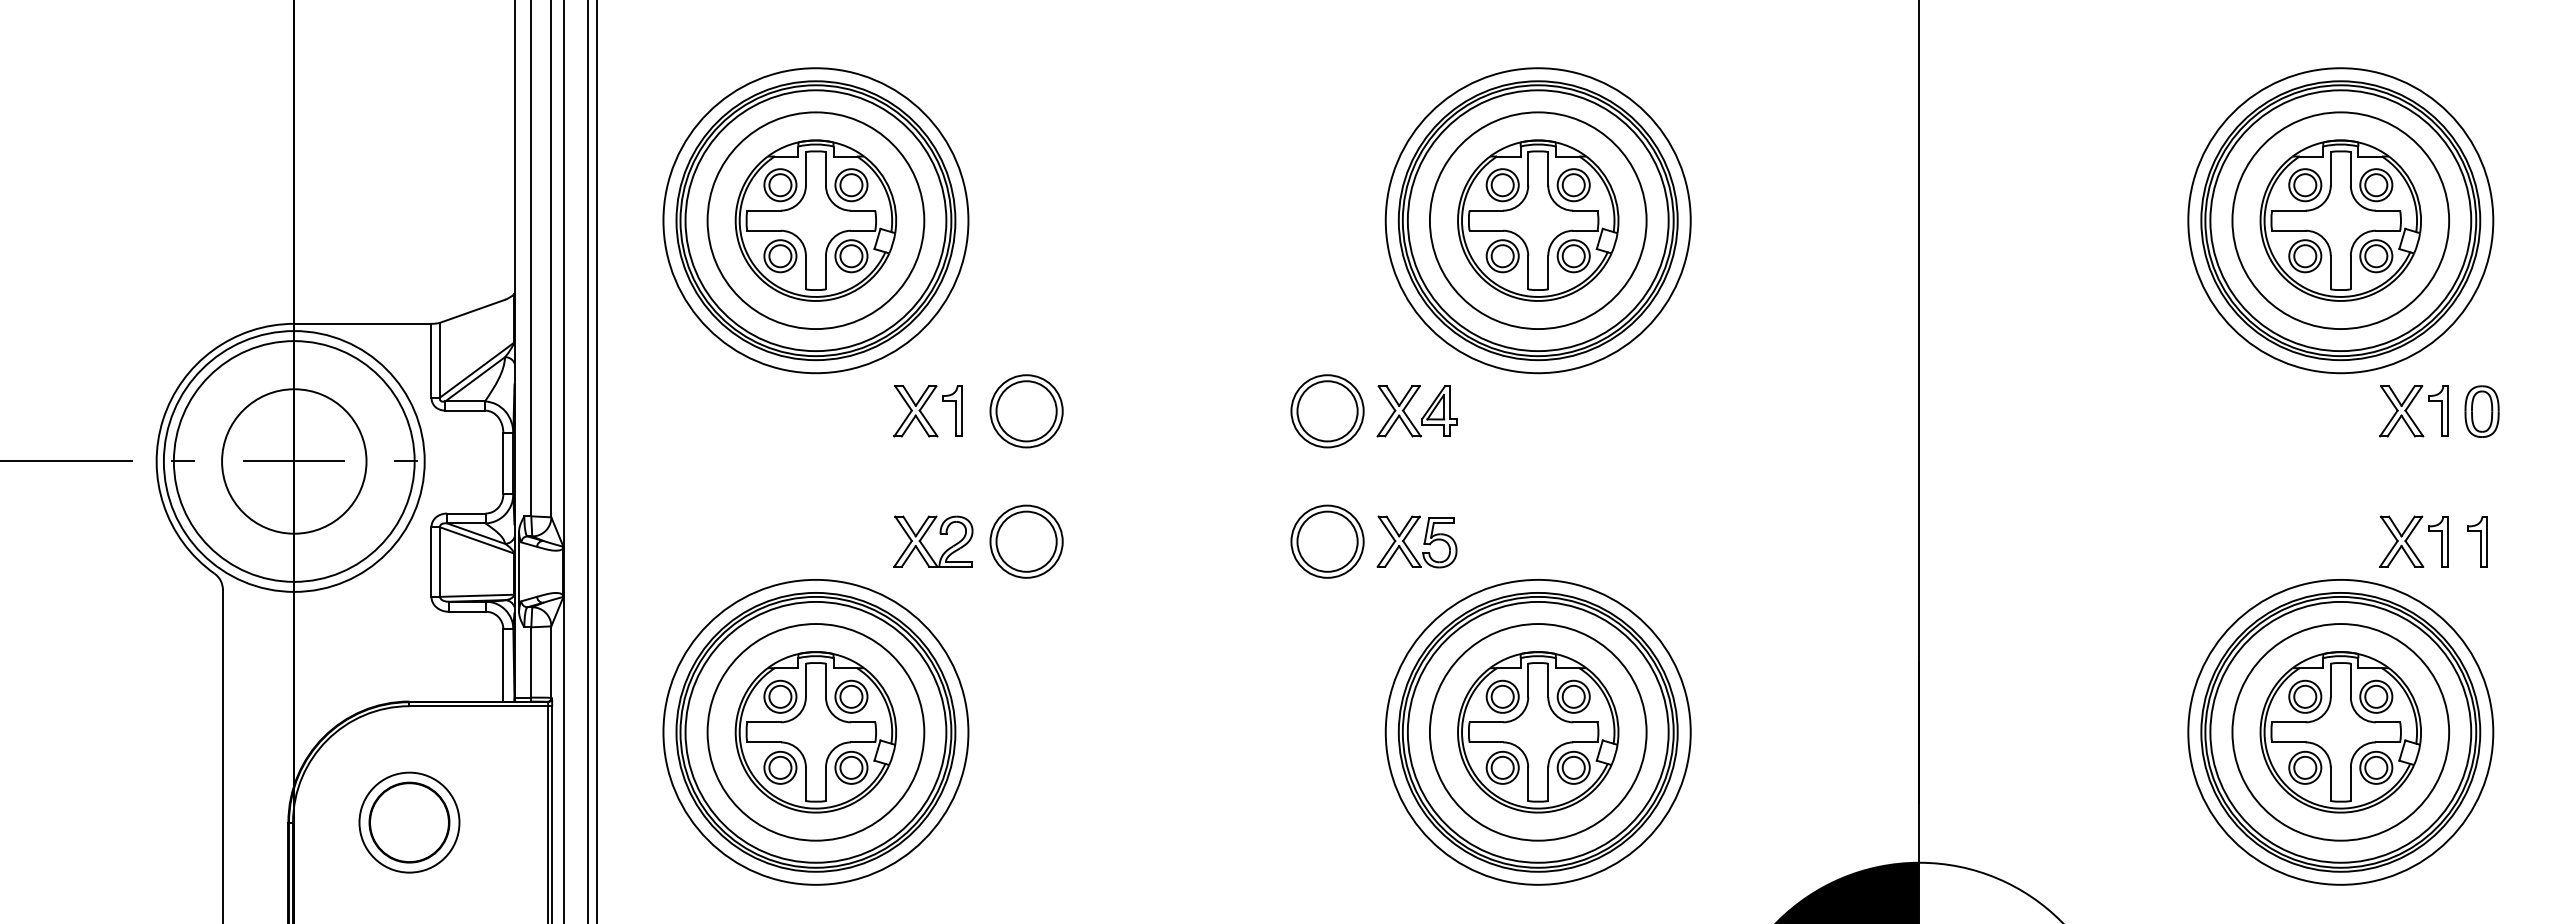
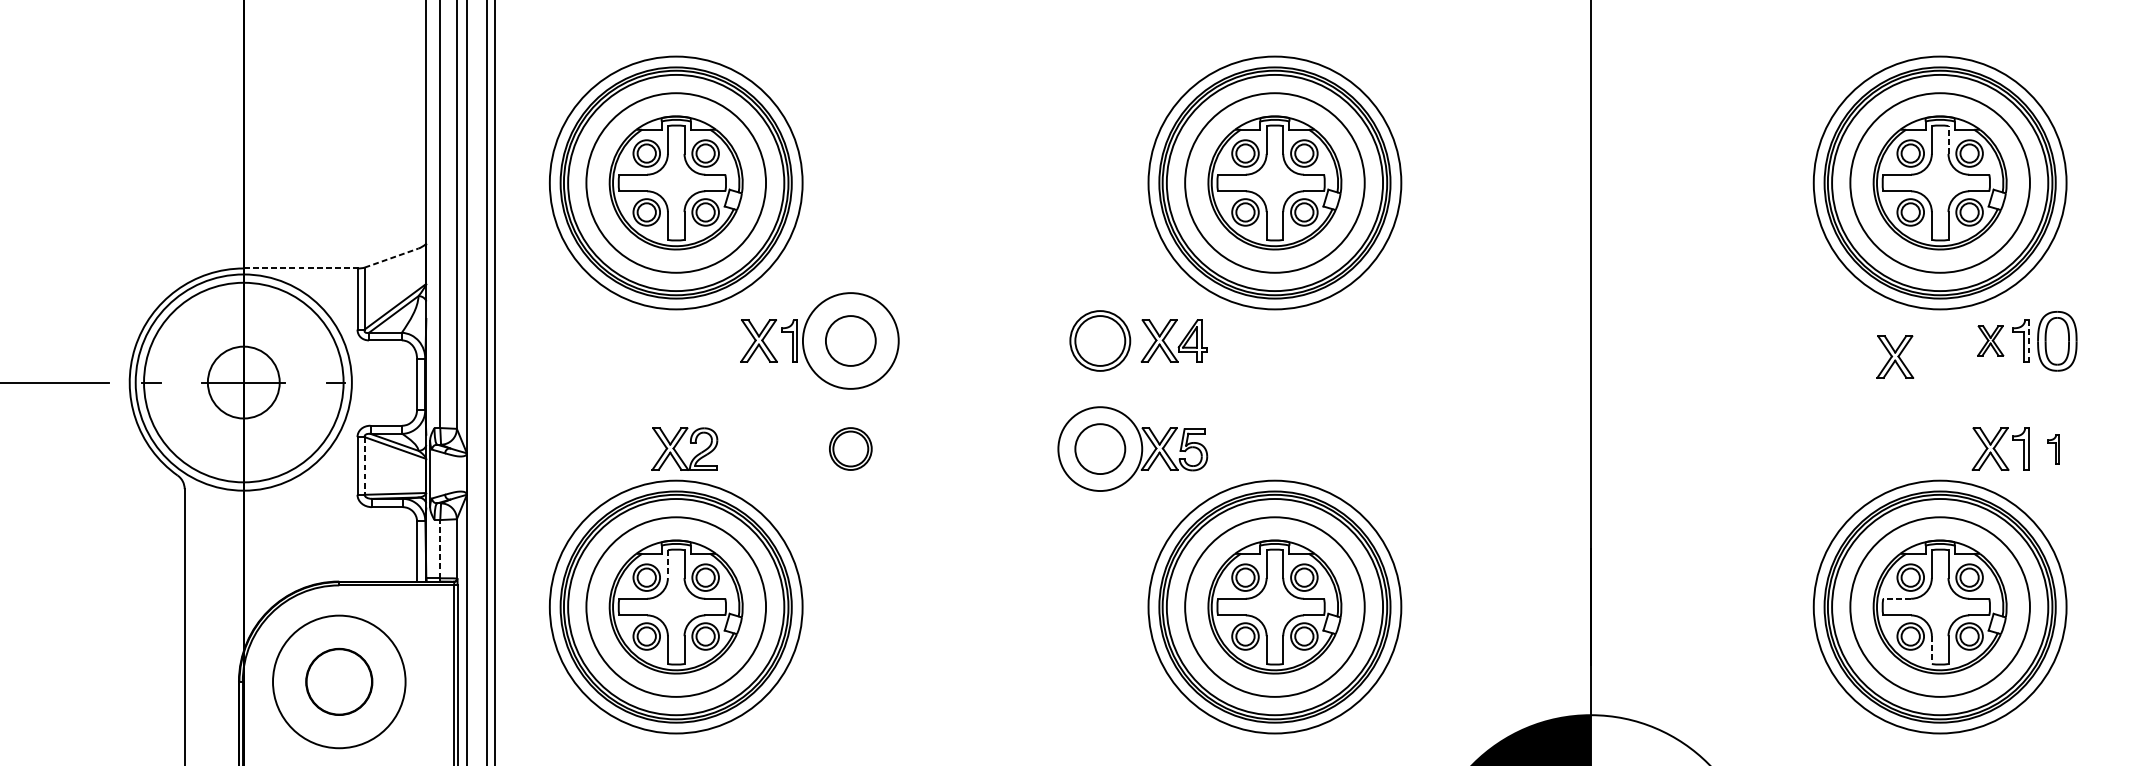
line: (2350, 168) -> (1948, 139), solid -> dashed
line: (472, 311) -> (391, 258), solid -> dashed
line: (362, 323) -> (300, 268), solid -> dashed
circle: (1026, 411) -> (850, 341), size x1.6
part: (2401, 411) -> (1990, 341), size x0.7
line: (2447, 411) -> (2028, 341), solid -> dashed
part: (2481, 411) -> (2056, 341), size x1.4
part: (2286, 430) -> (1895, 356), added
circle: (294, 461) -> (243, 382), size x0.6
part: (940, 534) -> (690, 443), moved
part: (1026, 541) -> (850, 448), size x0.7
circle: (1327, 541) -> (1100, 448), size x1.4
part: (2477, 541) -> (2053, 448), size x0.7
line: (440, 562) -> (365, 466), solid -> dashed
line: (531, 661) -> (440, 548), solid -> dashed
line: (805, 680) -> (667, 564), solid -> dashed
line: (2288, 722) -> (1896, 598), solid -> dashed
line: (2330, 784) -> (1931, 650), solid -> dashed
circle: (409, 822) -> (339, 681), size x1.6

